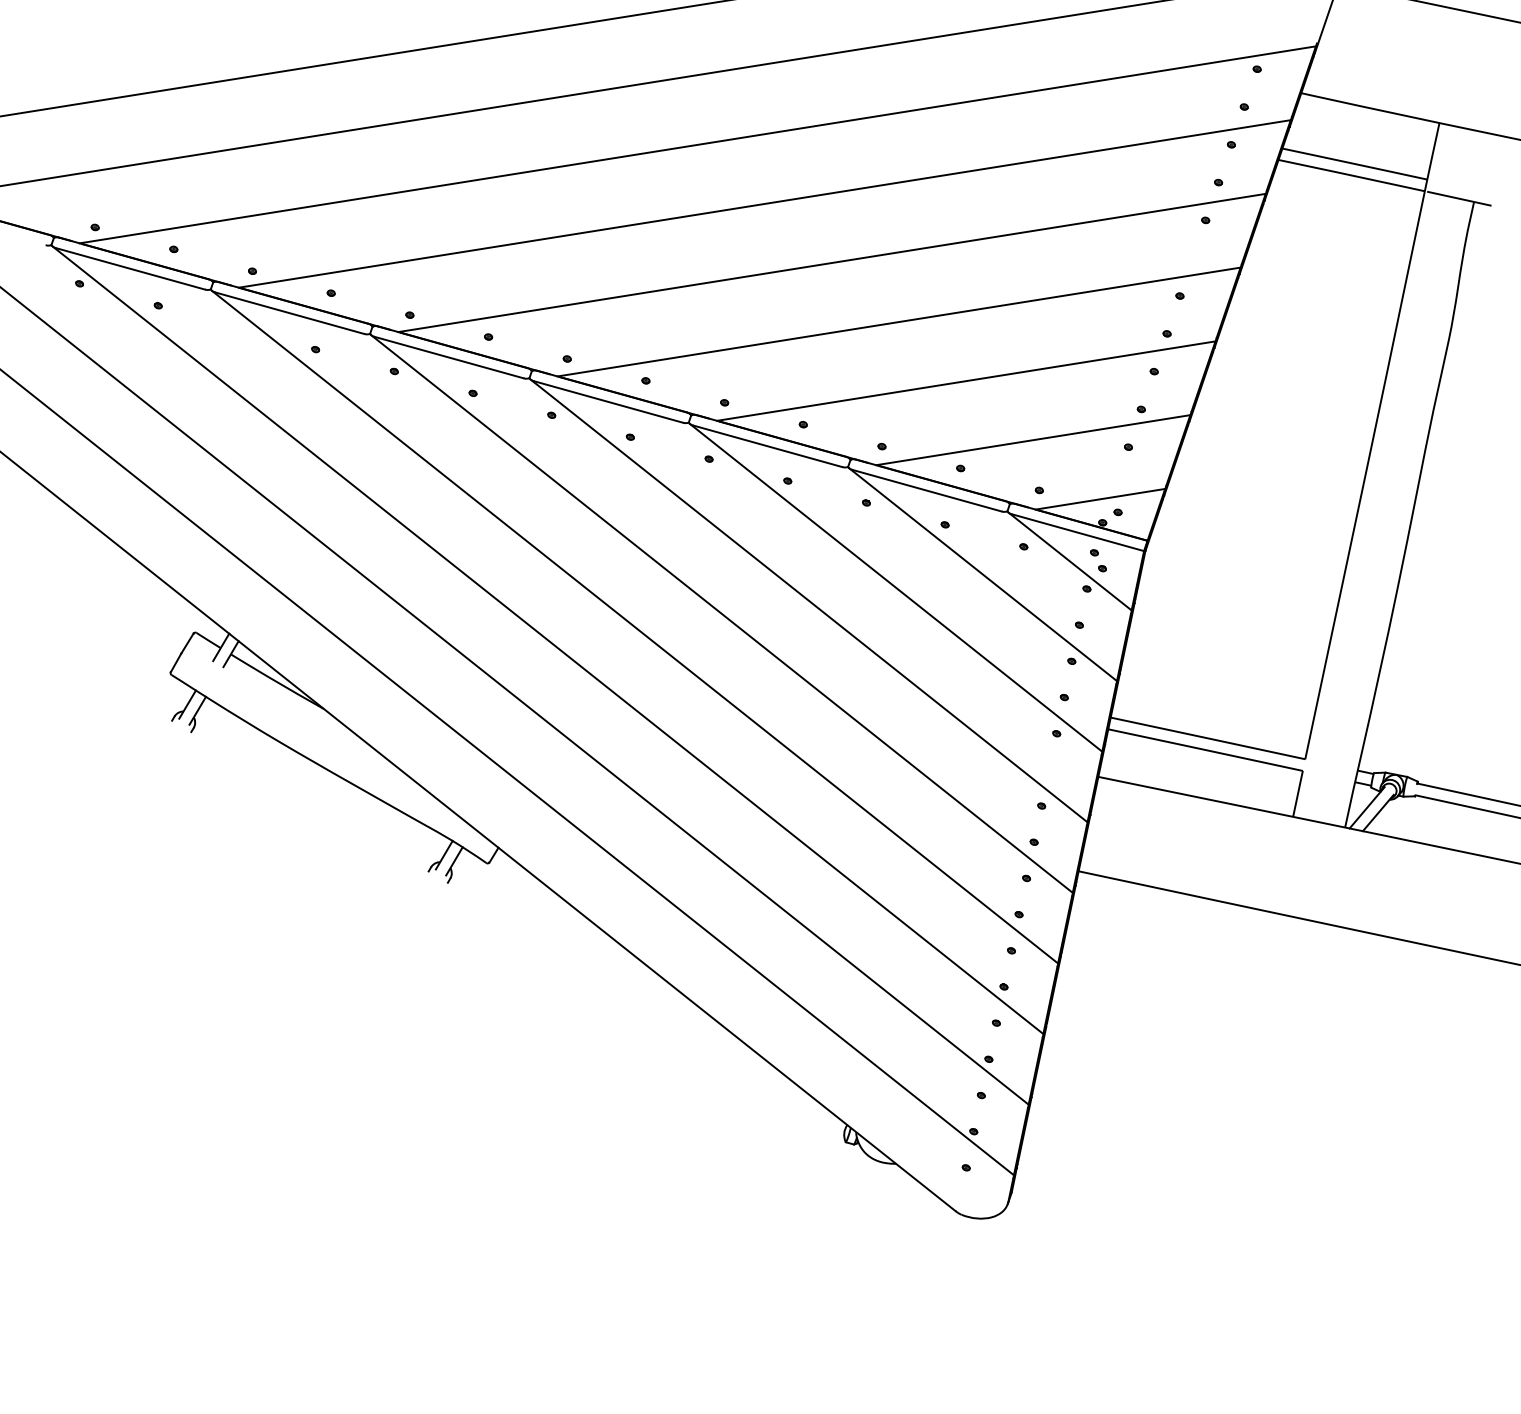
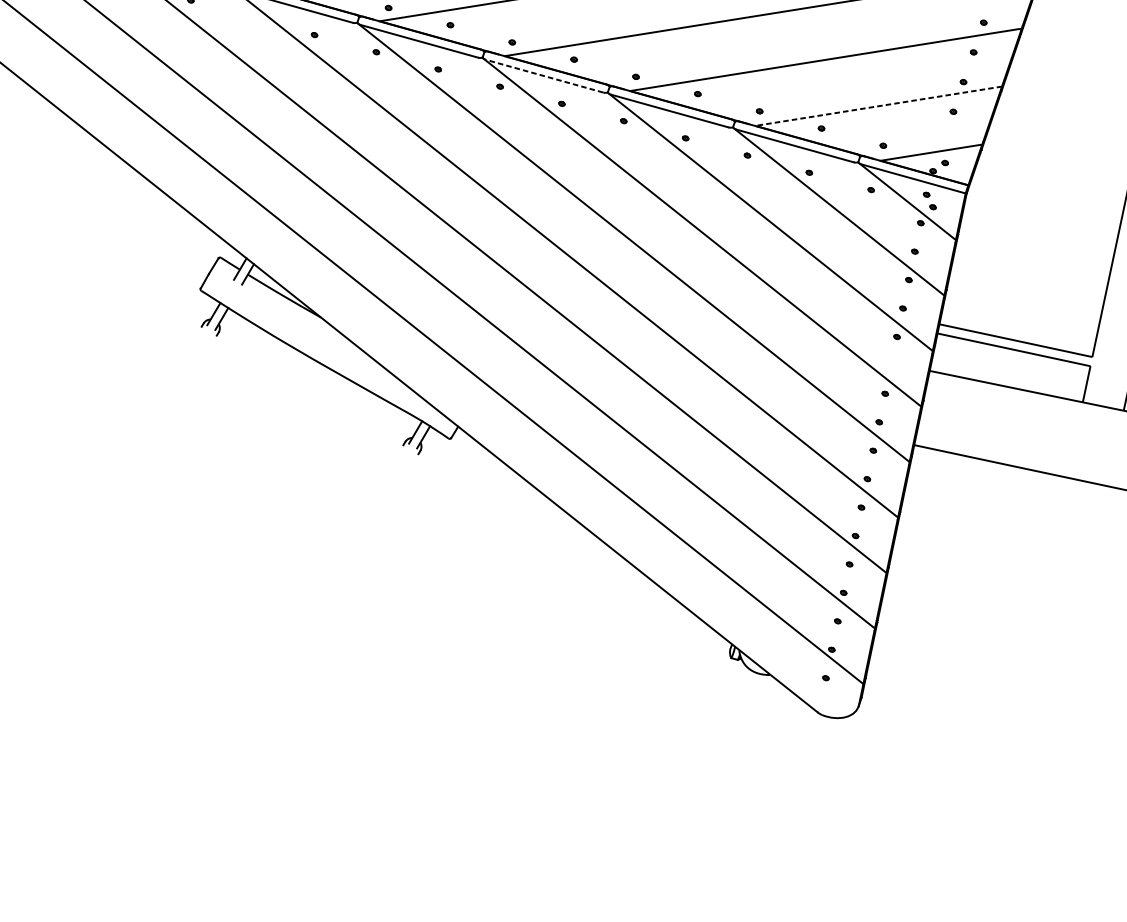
line: (608, 401) -> (544, 75), solid -> dashed
line: (1032, 440) -> (877, 106), solid -> dashed

